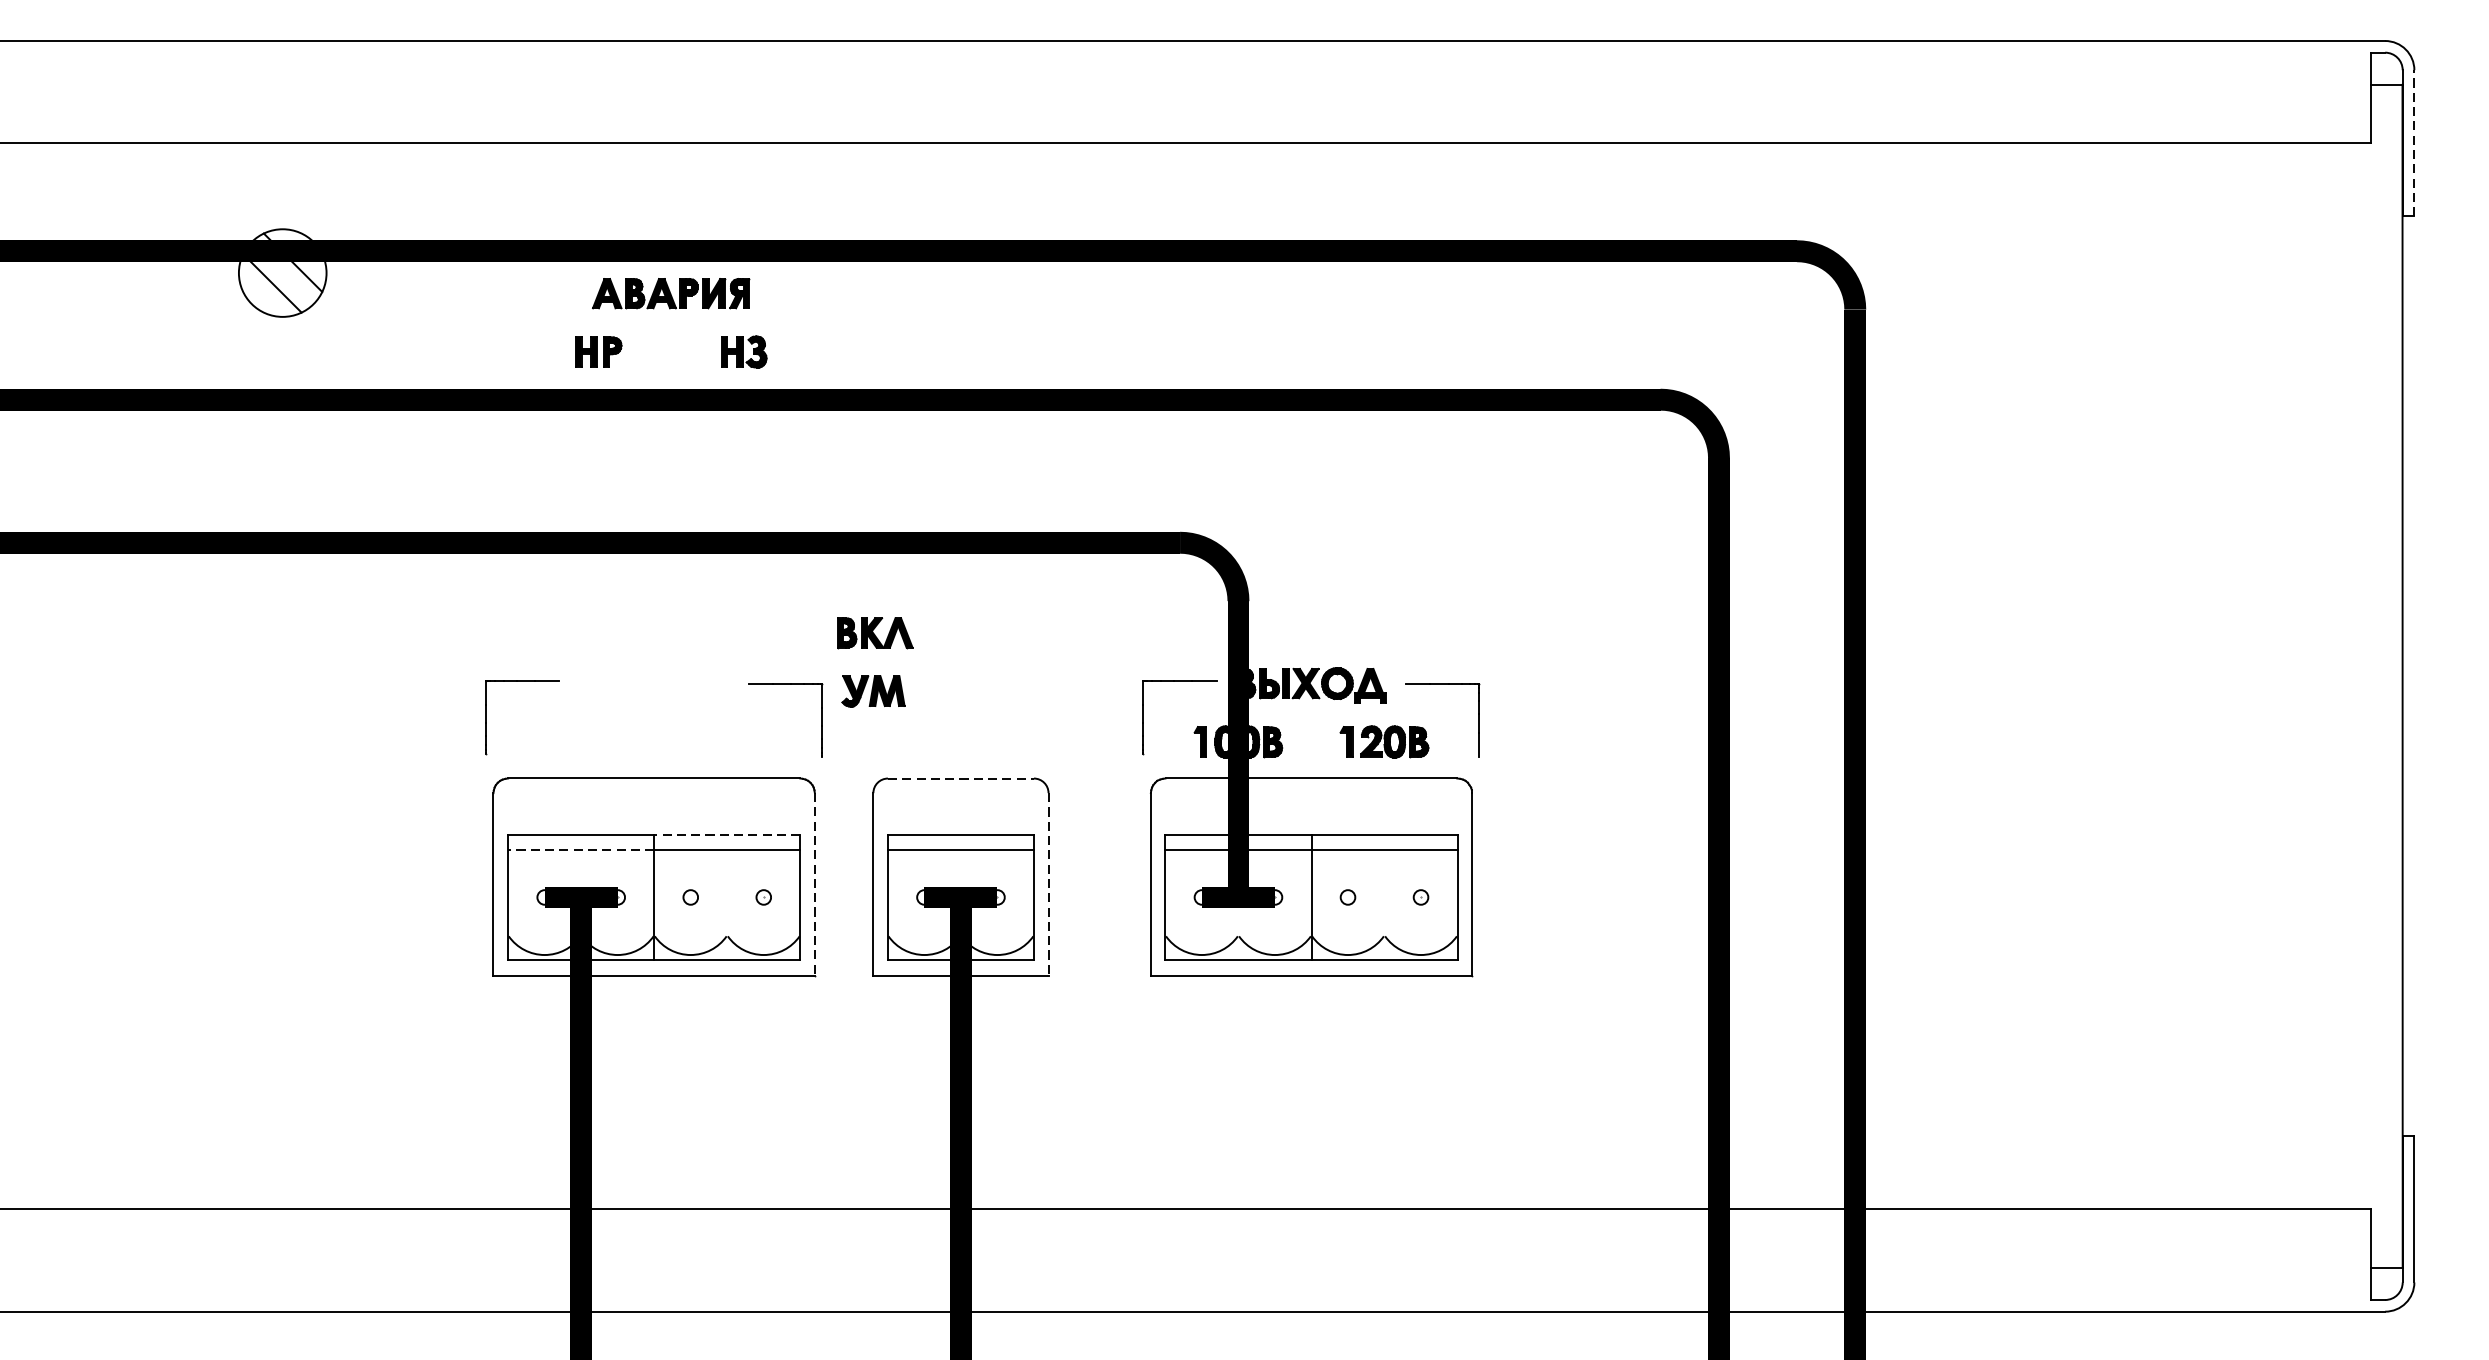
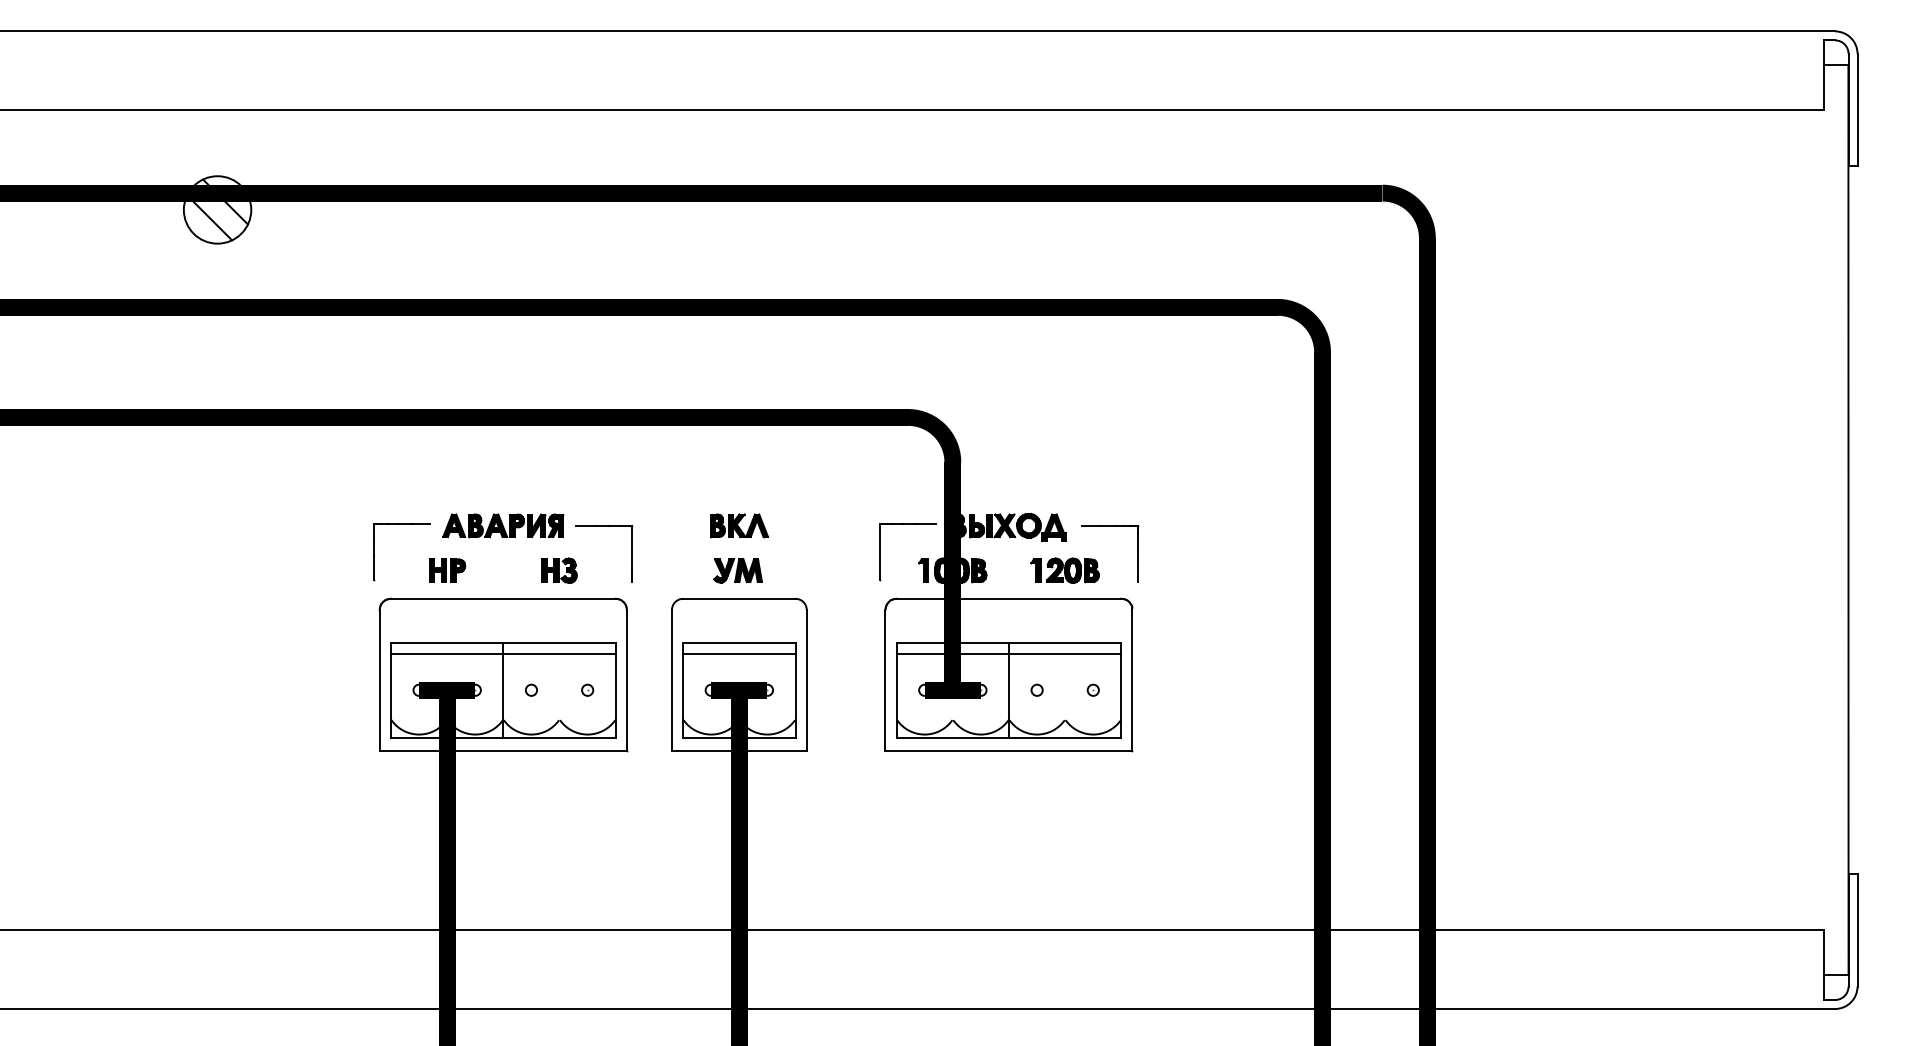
line: (2414, 142) -> (1857, 109), dashed -> solid
part: (671, 308) -> (503, 537), moved
part: (875, 675) -> (739, 558), moved
line: (961, 778) -> (739, 598), dashed -> solid
line: (727, 835) -> (559, 642), dashed -> solid
line: (580, 849) -> (446, 653), dashed -> solid
line: (814, 884) -> (626, 680), dashed -> solid
line: (1048, 884) -> (806, 680), dashed -> solid

